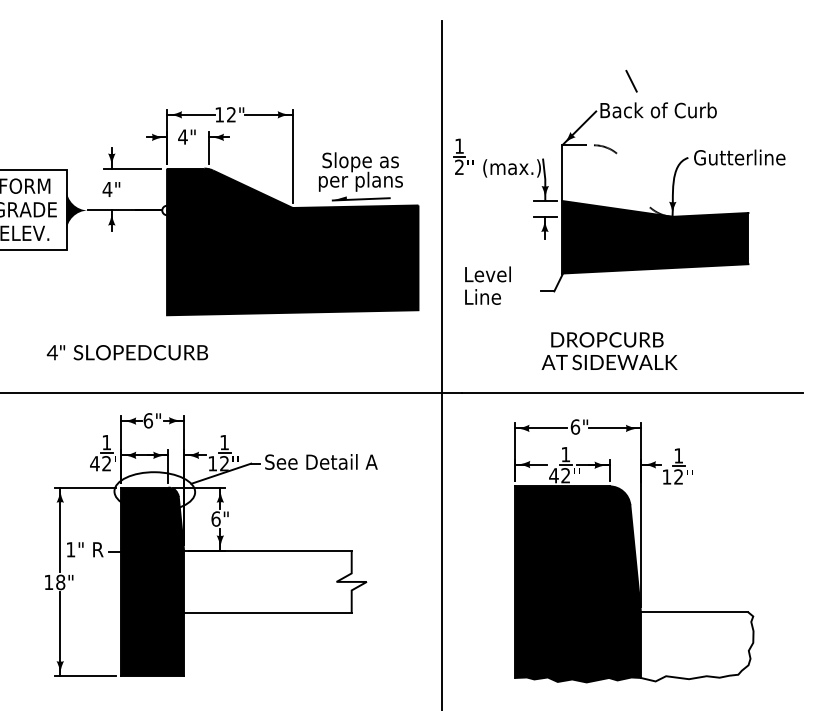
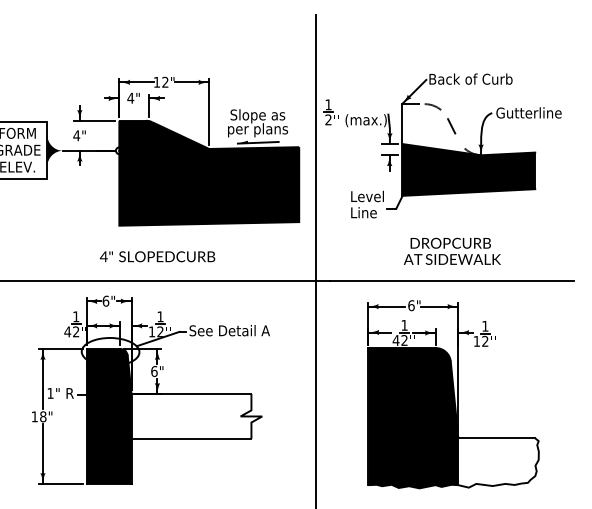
line: (631, 80) -> (451, 125), moved
text: (487, 285) -> (367, 204), moved
text: (609, 351) -> (452, 251), moved
text: (126, 352) -> (156, 256), moved

